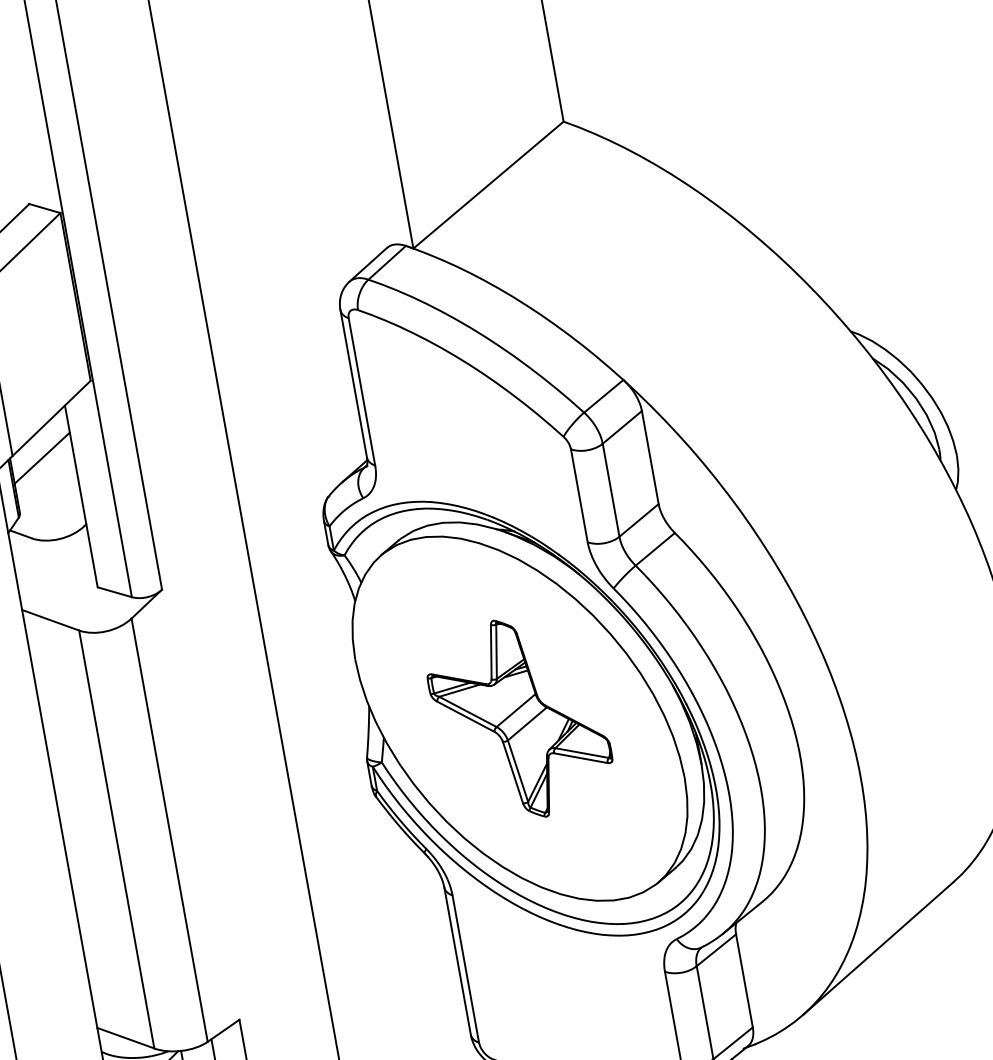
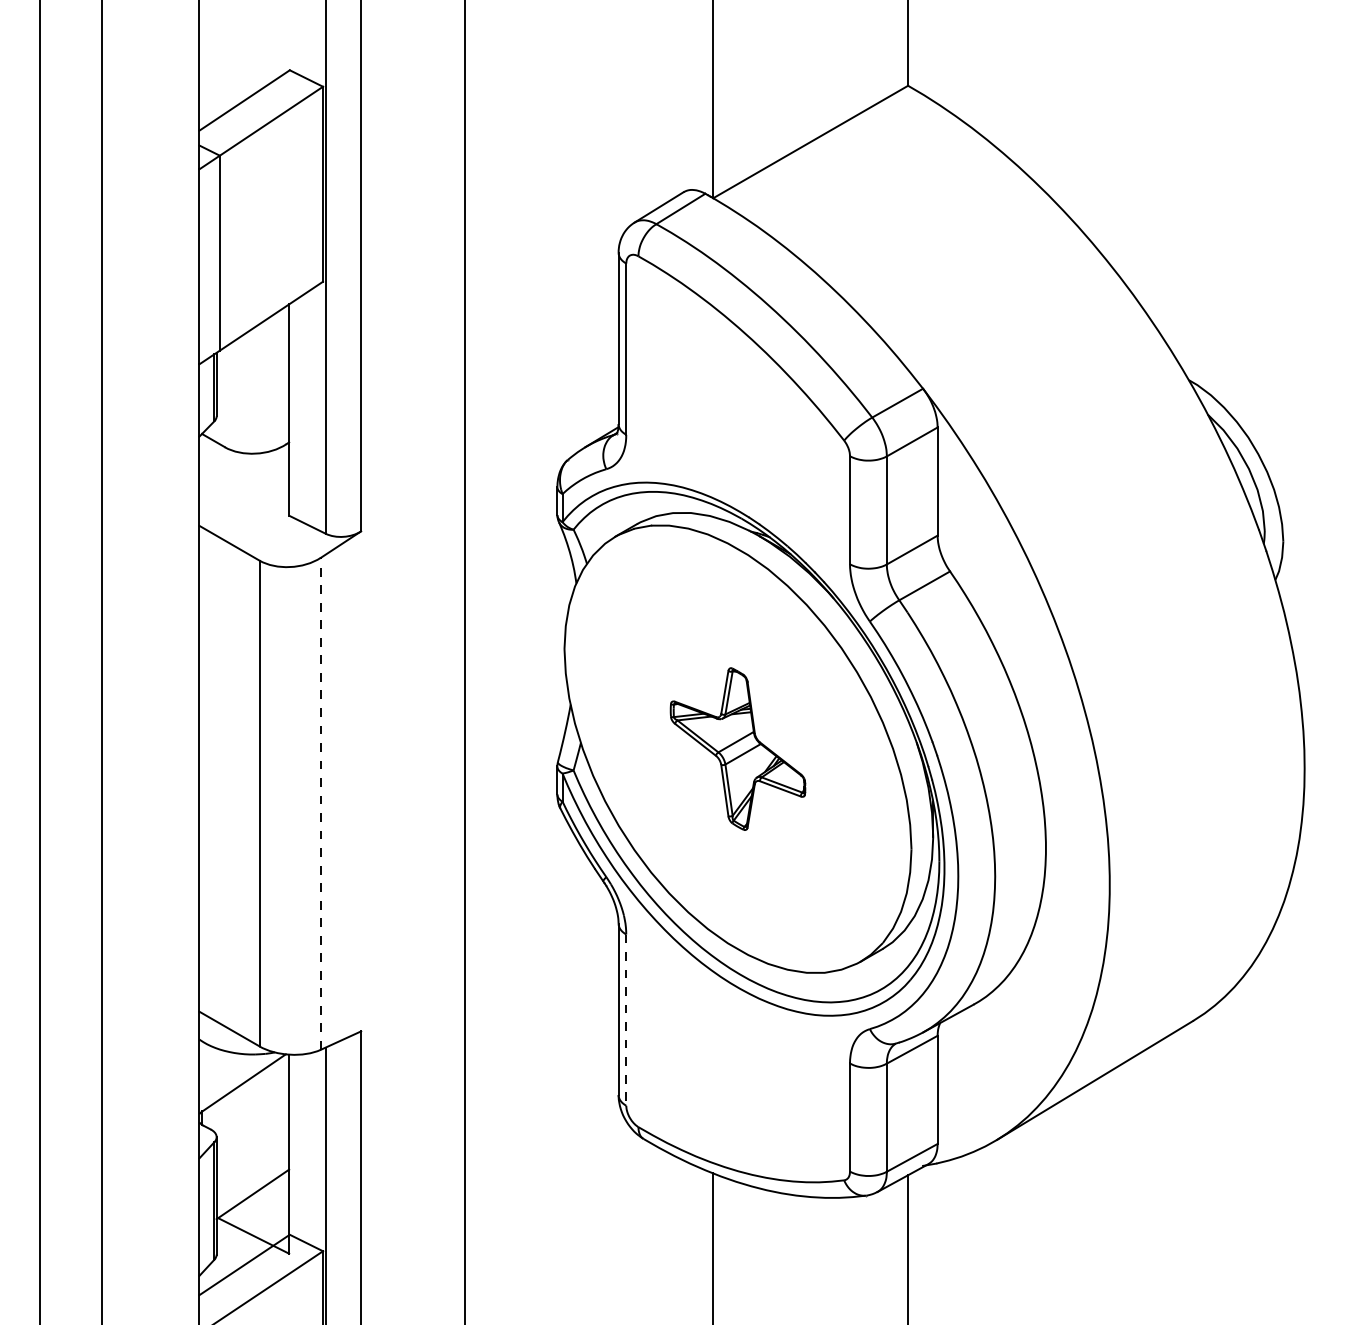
line: (41, 457) -> (252, 358), removed
part: (519, 718) -> (737, 748), size x0.7
line: (169, 830) -> (320, 803), solid -> dashed
line: (466, 969) -> (626, 1020), solid -> dashed

